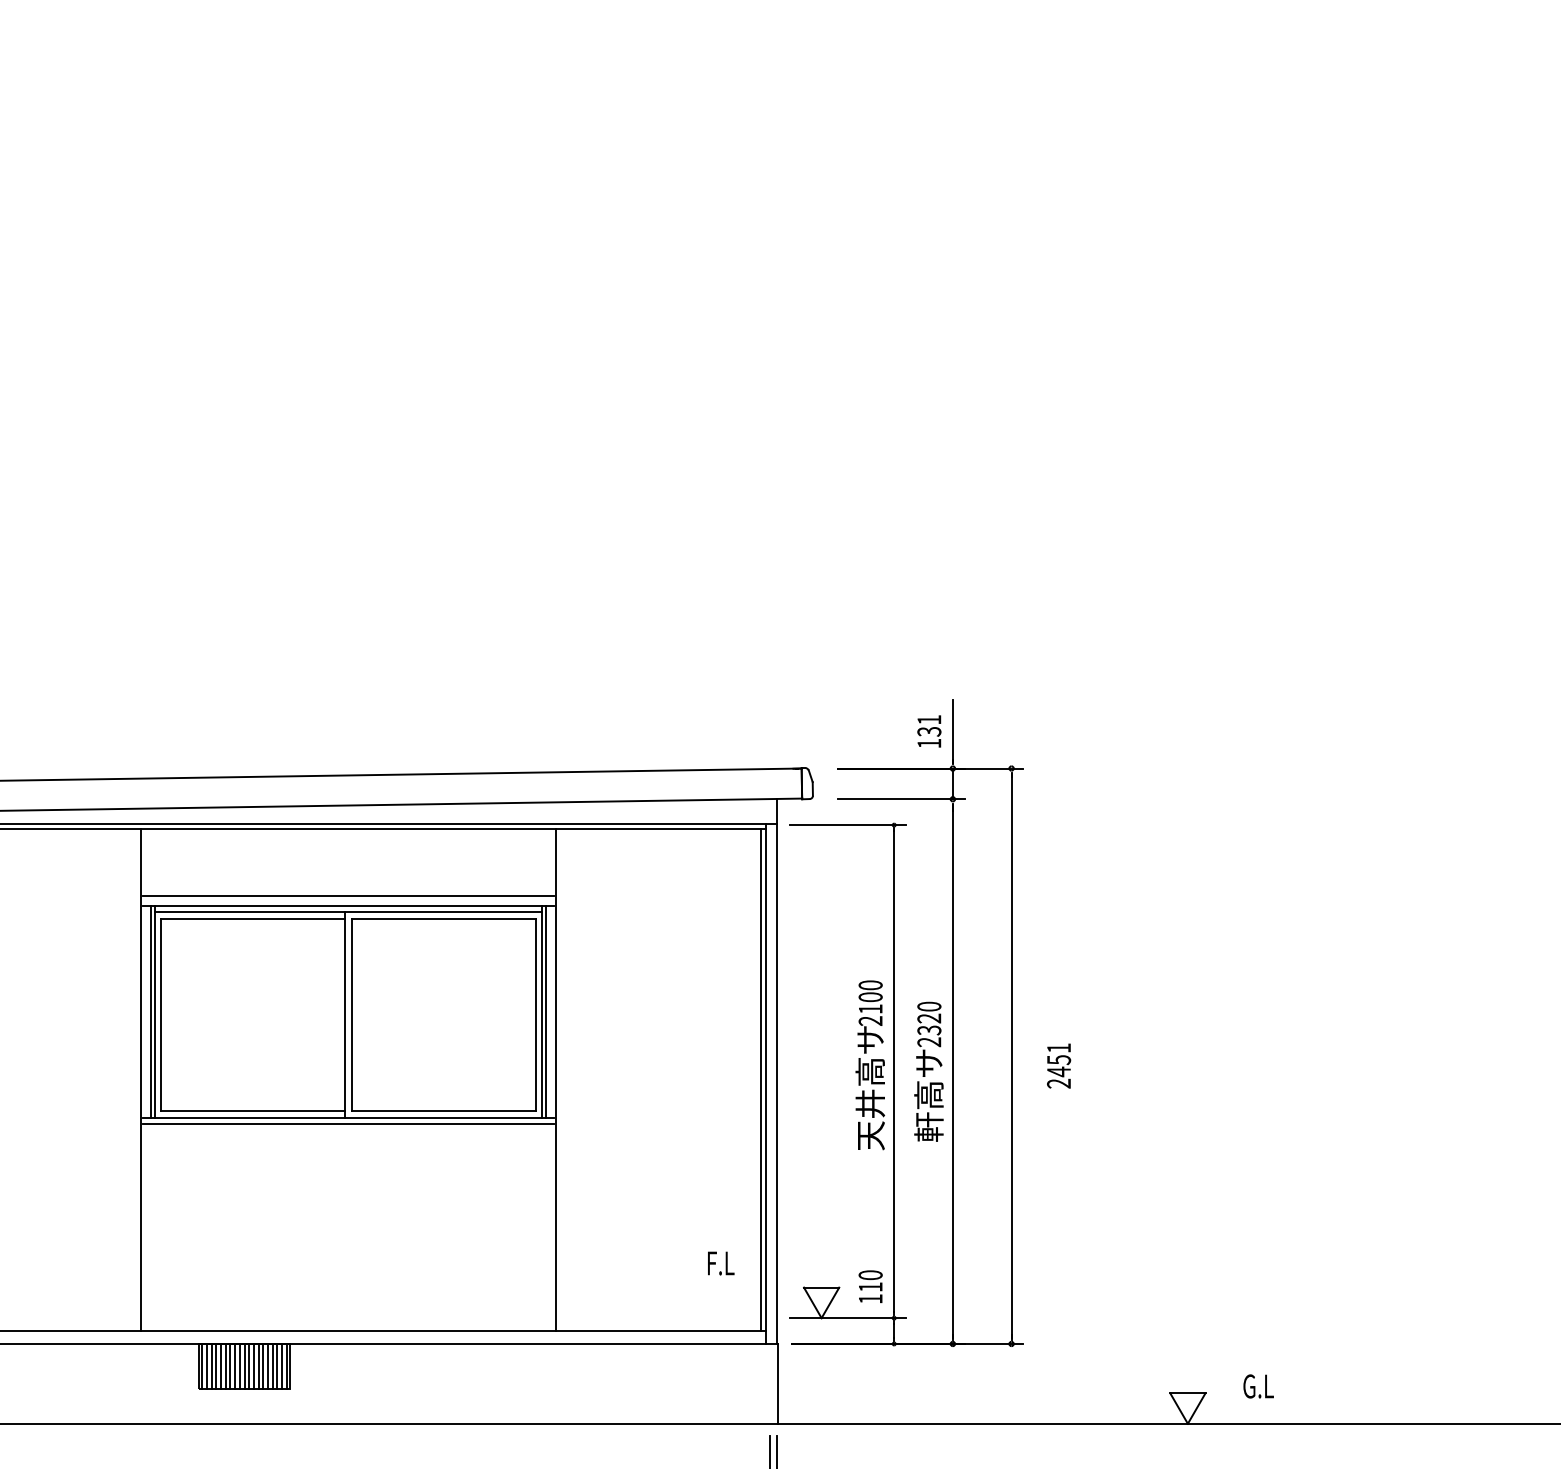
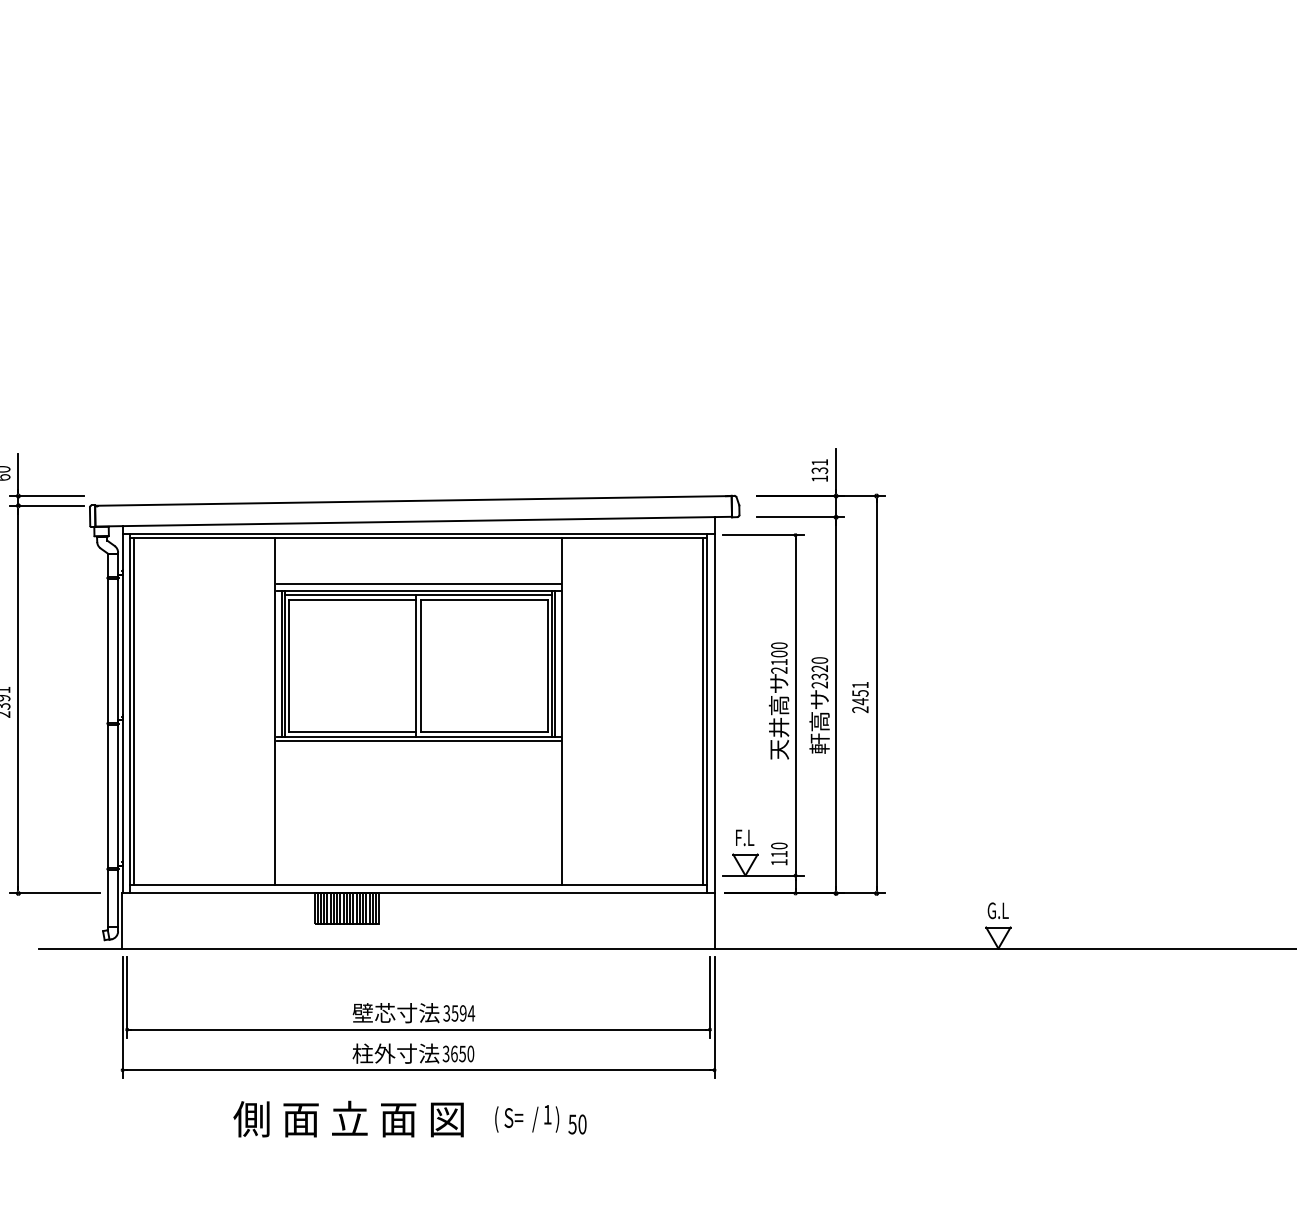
text: (1059, 1066) -> (860, 697), moved
text: (721, 1262) -> (745, 837), moved
text: (1257, 1386) -> (997, 910), moved

